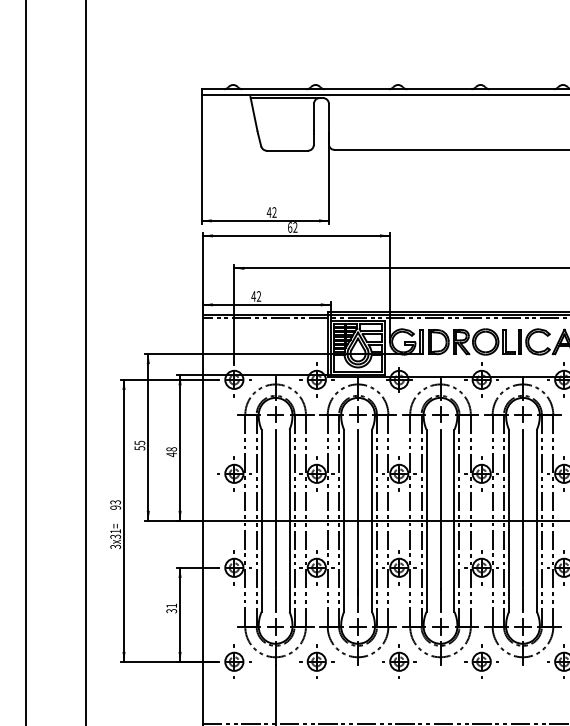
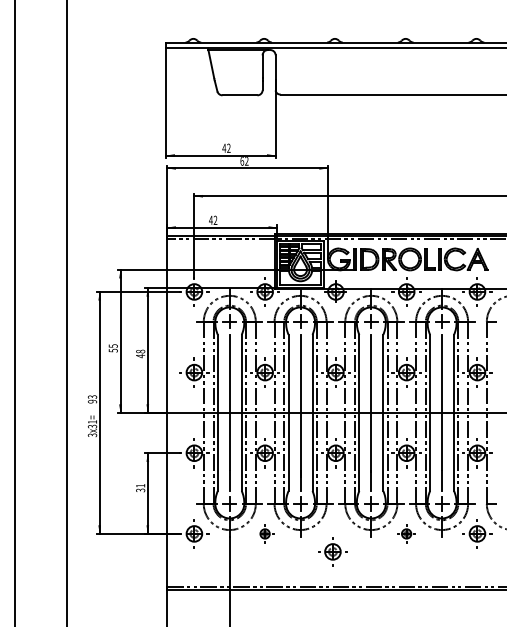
part: (316, 661) -> (264, 533), size x0.6
part: (398, 661) -> (332, 551), moved
part: (481, 661) -> (406, 533), size x0.6

